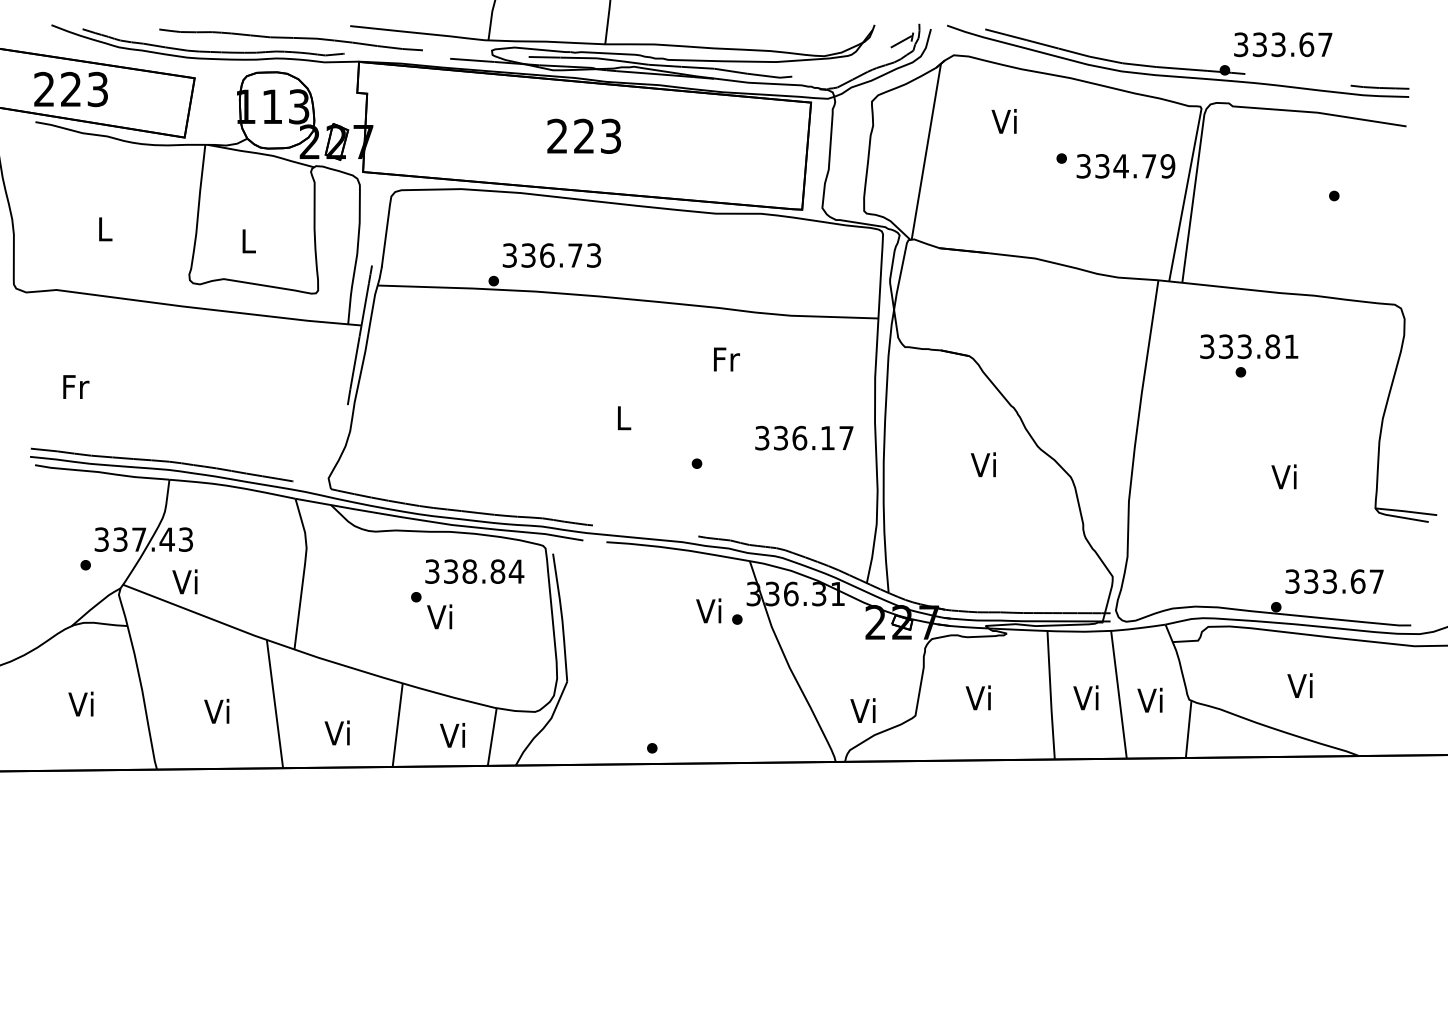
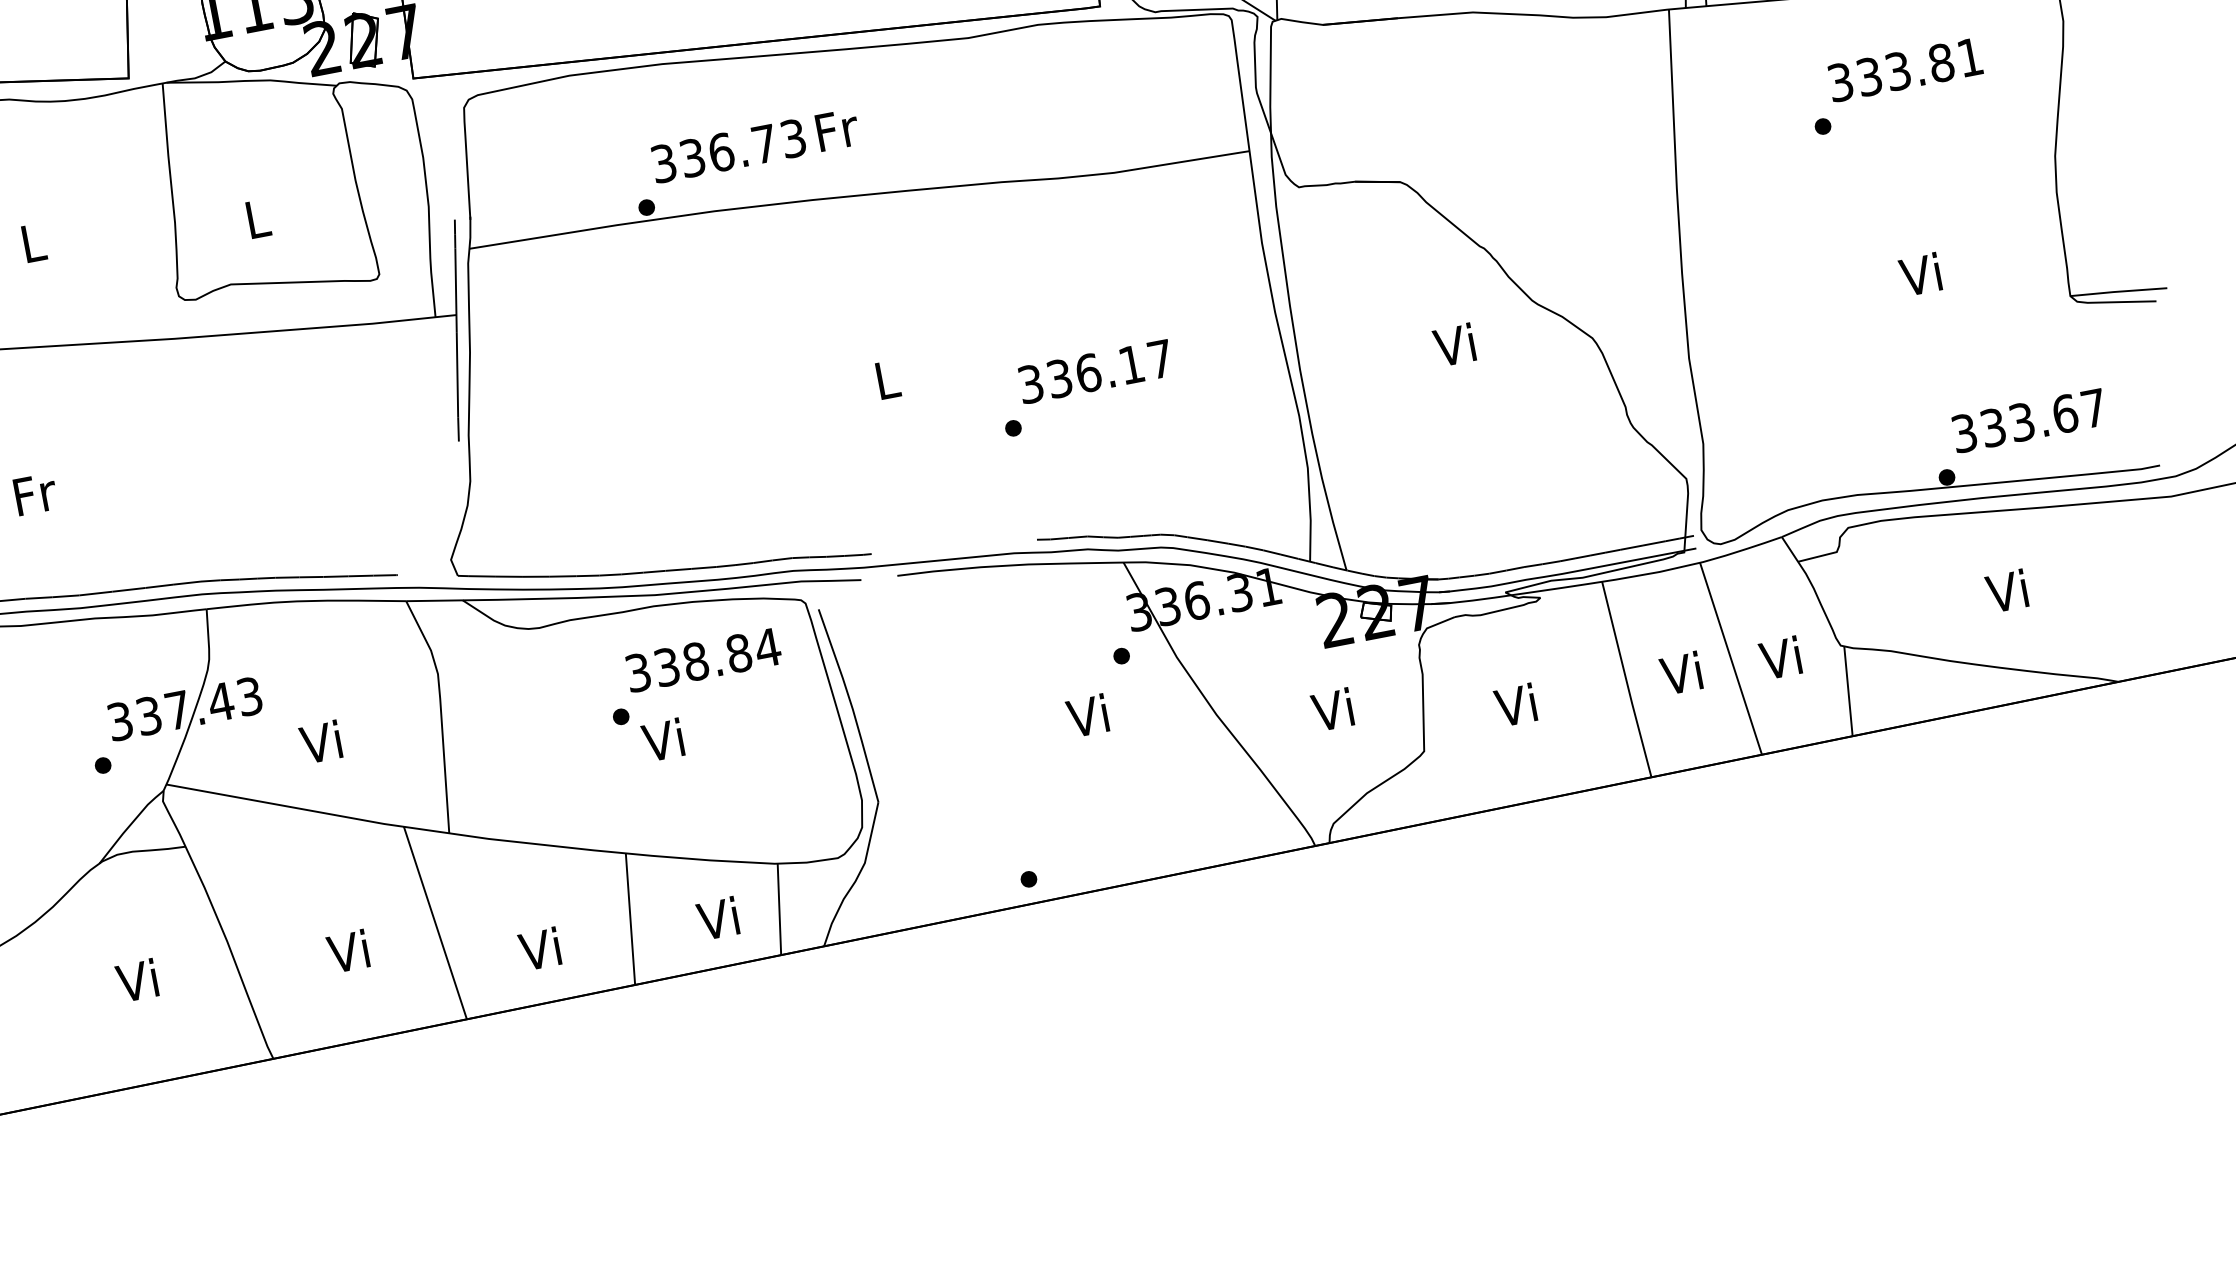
text: (1249, 346) -> (1905, 69), moved
text: (726, 359) -> (837, 130), moved
text: (804, 437) -> (1095, 370), moved
text: (184, 581) -> (319, 741), moved
text: (708, 610) -> (1087, 715), moved
text: (862, 710) -> (1331, 709), moved

